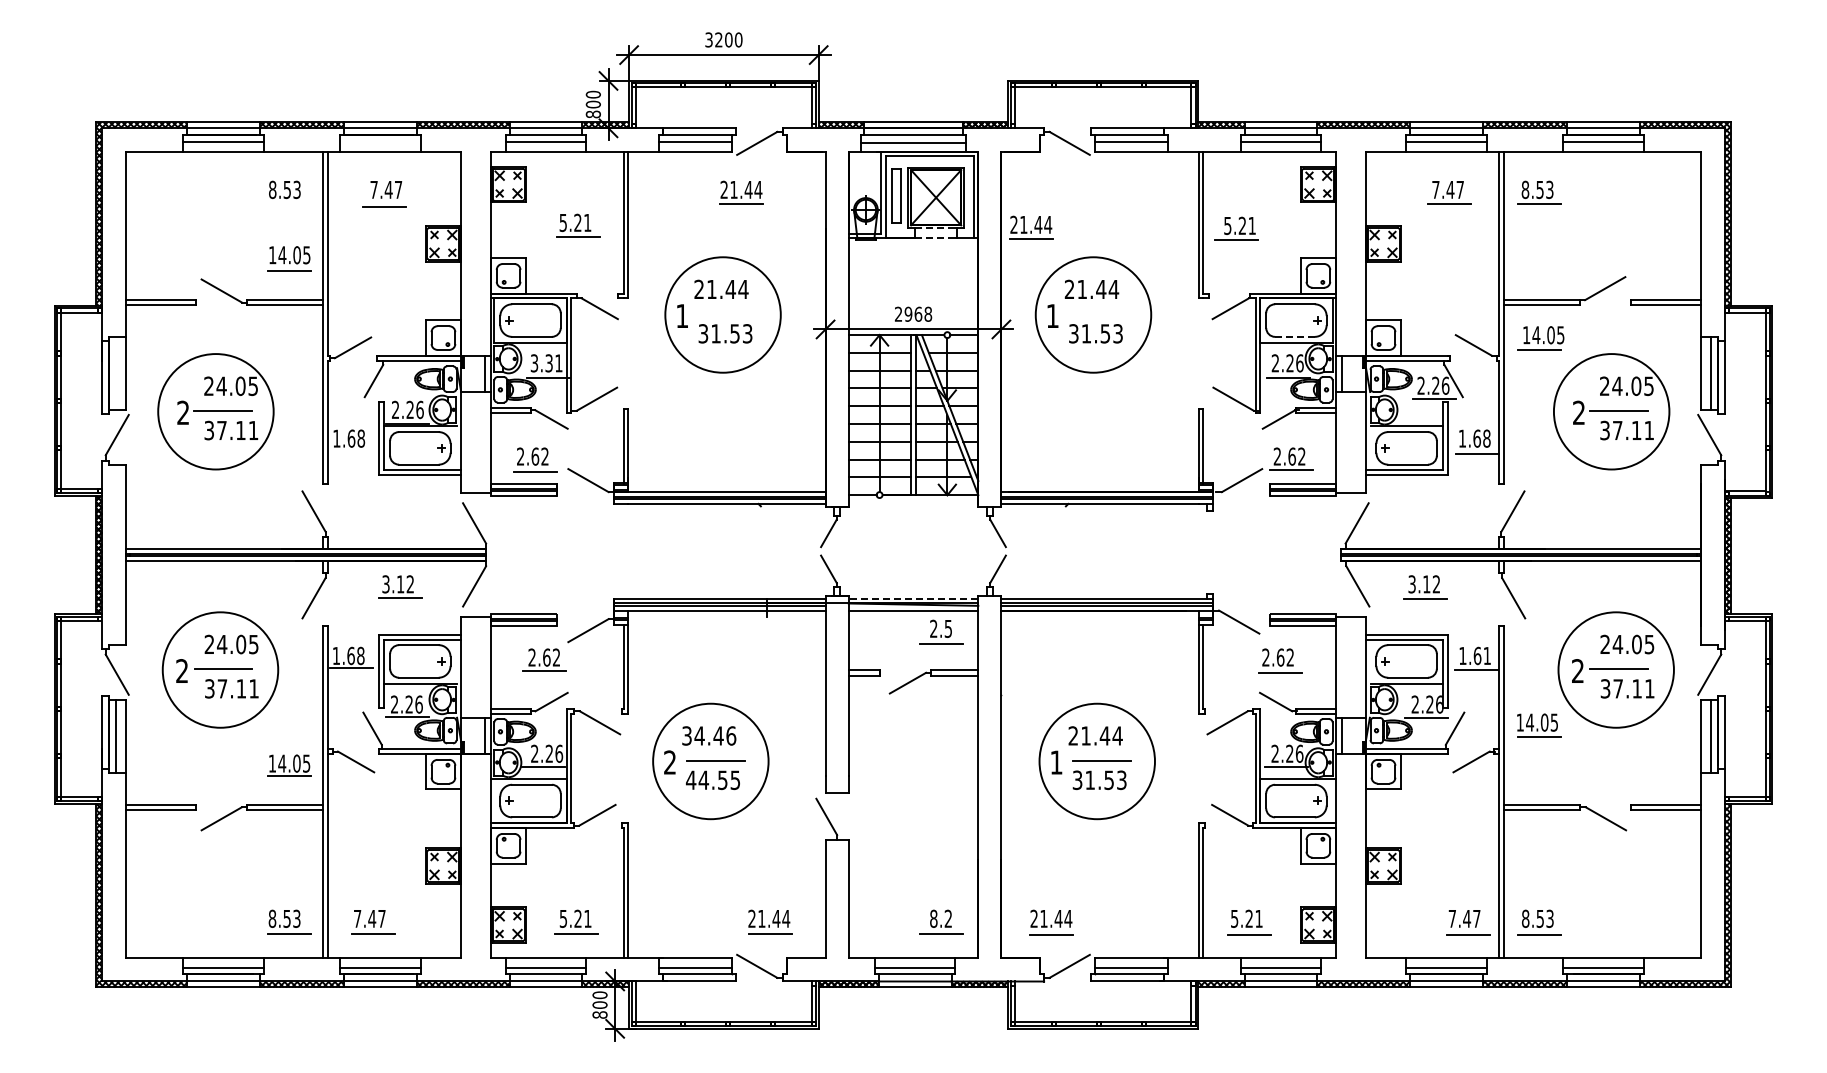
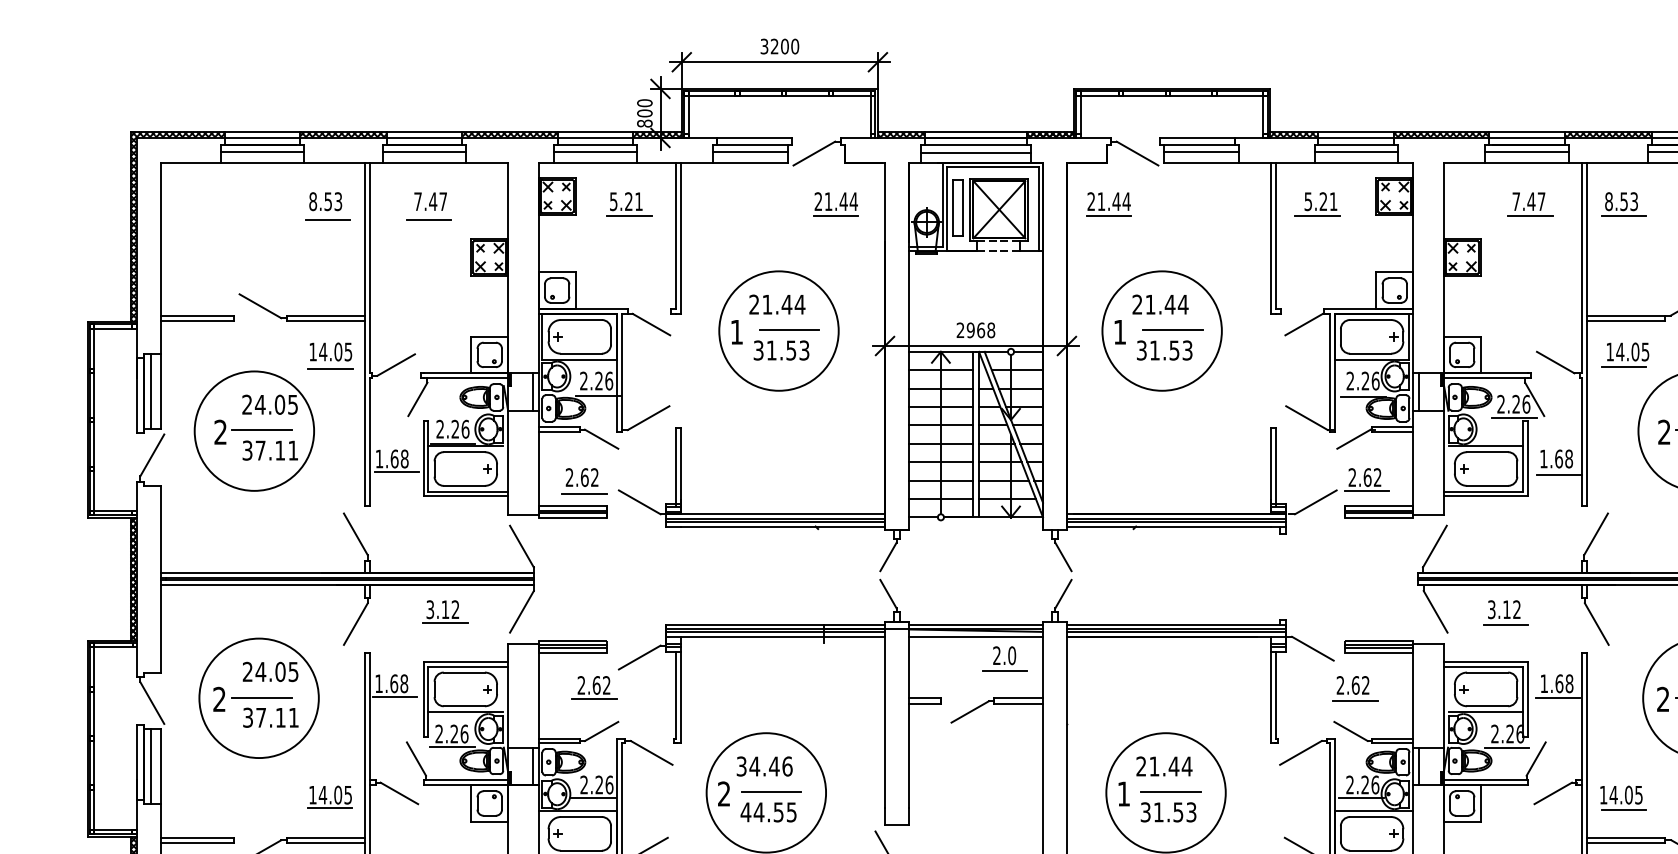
line: (380, 141) -> (424, 151), added
part: (741, 192) -> (836, 204), moved
line: (286, 206) -> (327, 218), added
part: (578, 225) -> (629, 204), moved
part: (1031, 227) -> (1109, 204), moved
part: (1236, 228) -> (1317, 204), moved
part: (289, 258) -> (330, 355), moved
line: (733, 314) -> (789, 330), added
line: (1103, 314) -> (1172, 330), added
line: (1294, 336) -> (1370, 353), dashed -> solid
text: (546, 363) -> (596, 381), 3.31 -> 2.26
line: (116, 373) -> (151, 391), added
line: (353, 451) -> (396, 472), added
line: (913, 598) -> (975, 624), dashed -> solid
text: (948, 628) -> (1012, 655), 2.5 -> 2.0
text: (1487, 655) -> (1569, 683), 1.61 -> 1.68
part: (1539, 725) -> (1623, 798), moved

